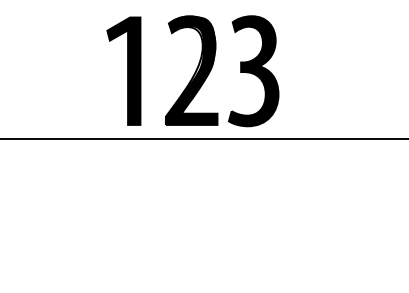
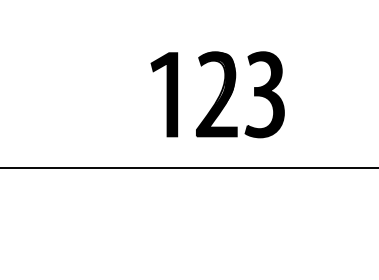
part: (193, 71) -> (218, 94), size x0.71

